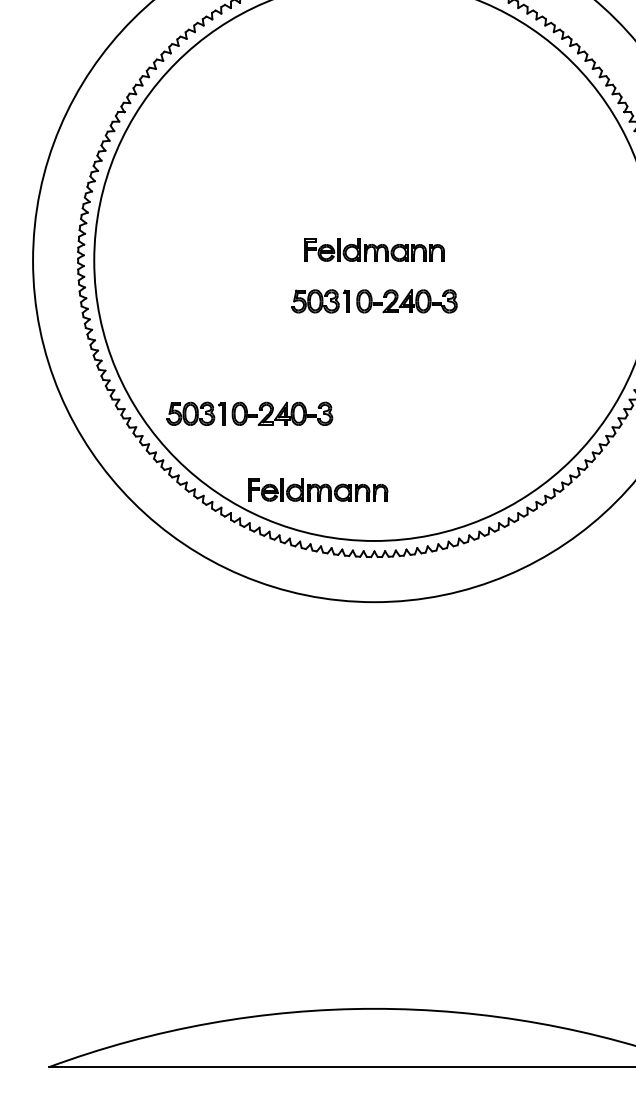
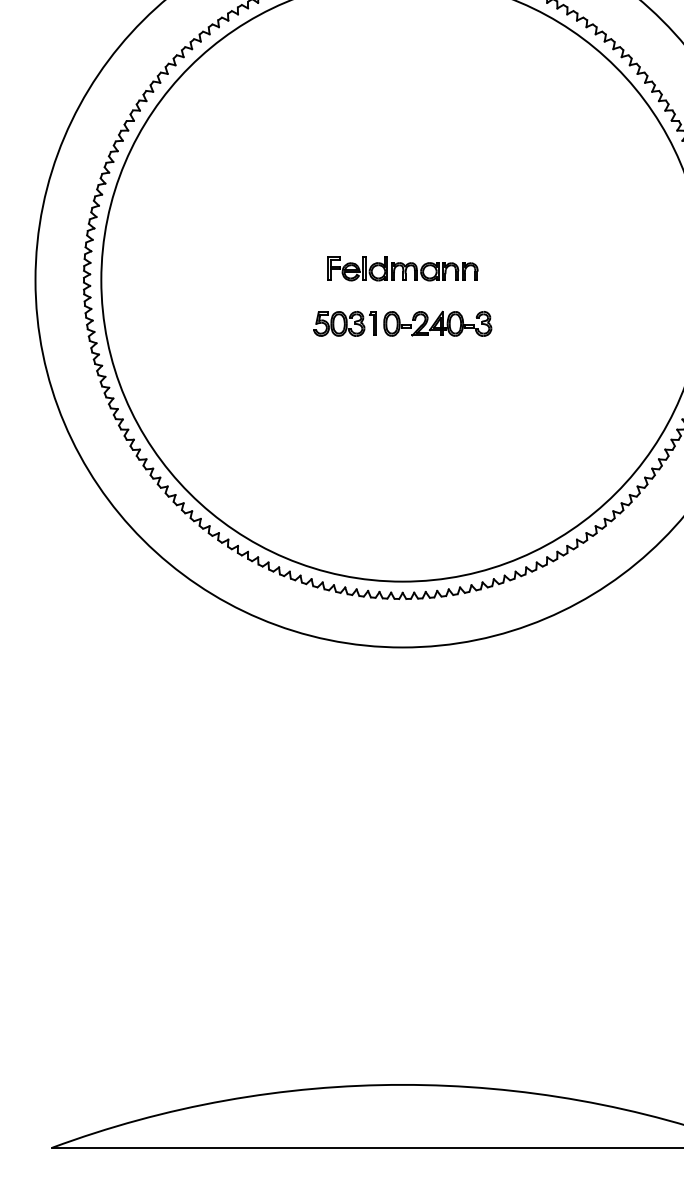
part: (249, 413) -> (268, 444), removed
part: (317, 489) -> (341, 526), removed

